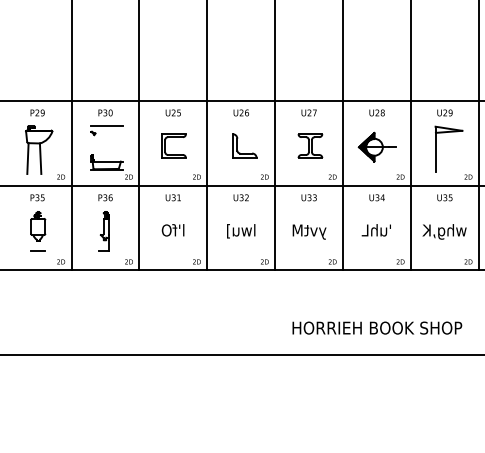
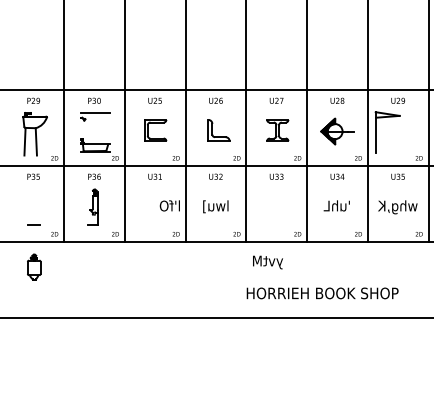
part: (436, 149) -> (376, 132), moved
part: (38, 225) -> (34, 266), moved
text: (172, 229) -> (169, 205), moved
text: (308, 232) -> (267, 262), moved
text: (377, 328) -> (322, 293), moved

